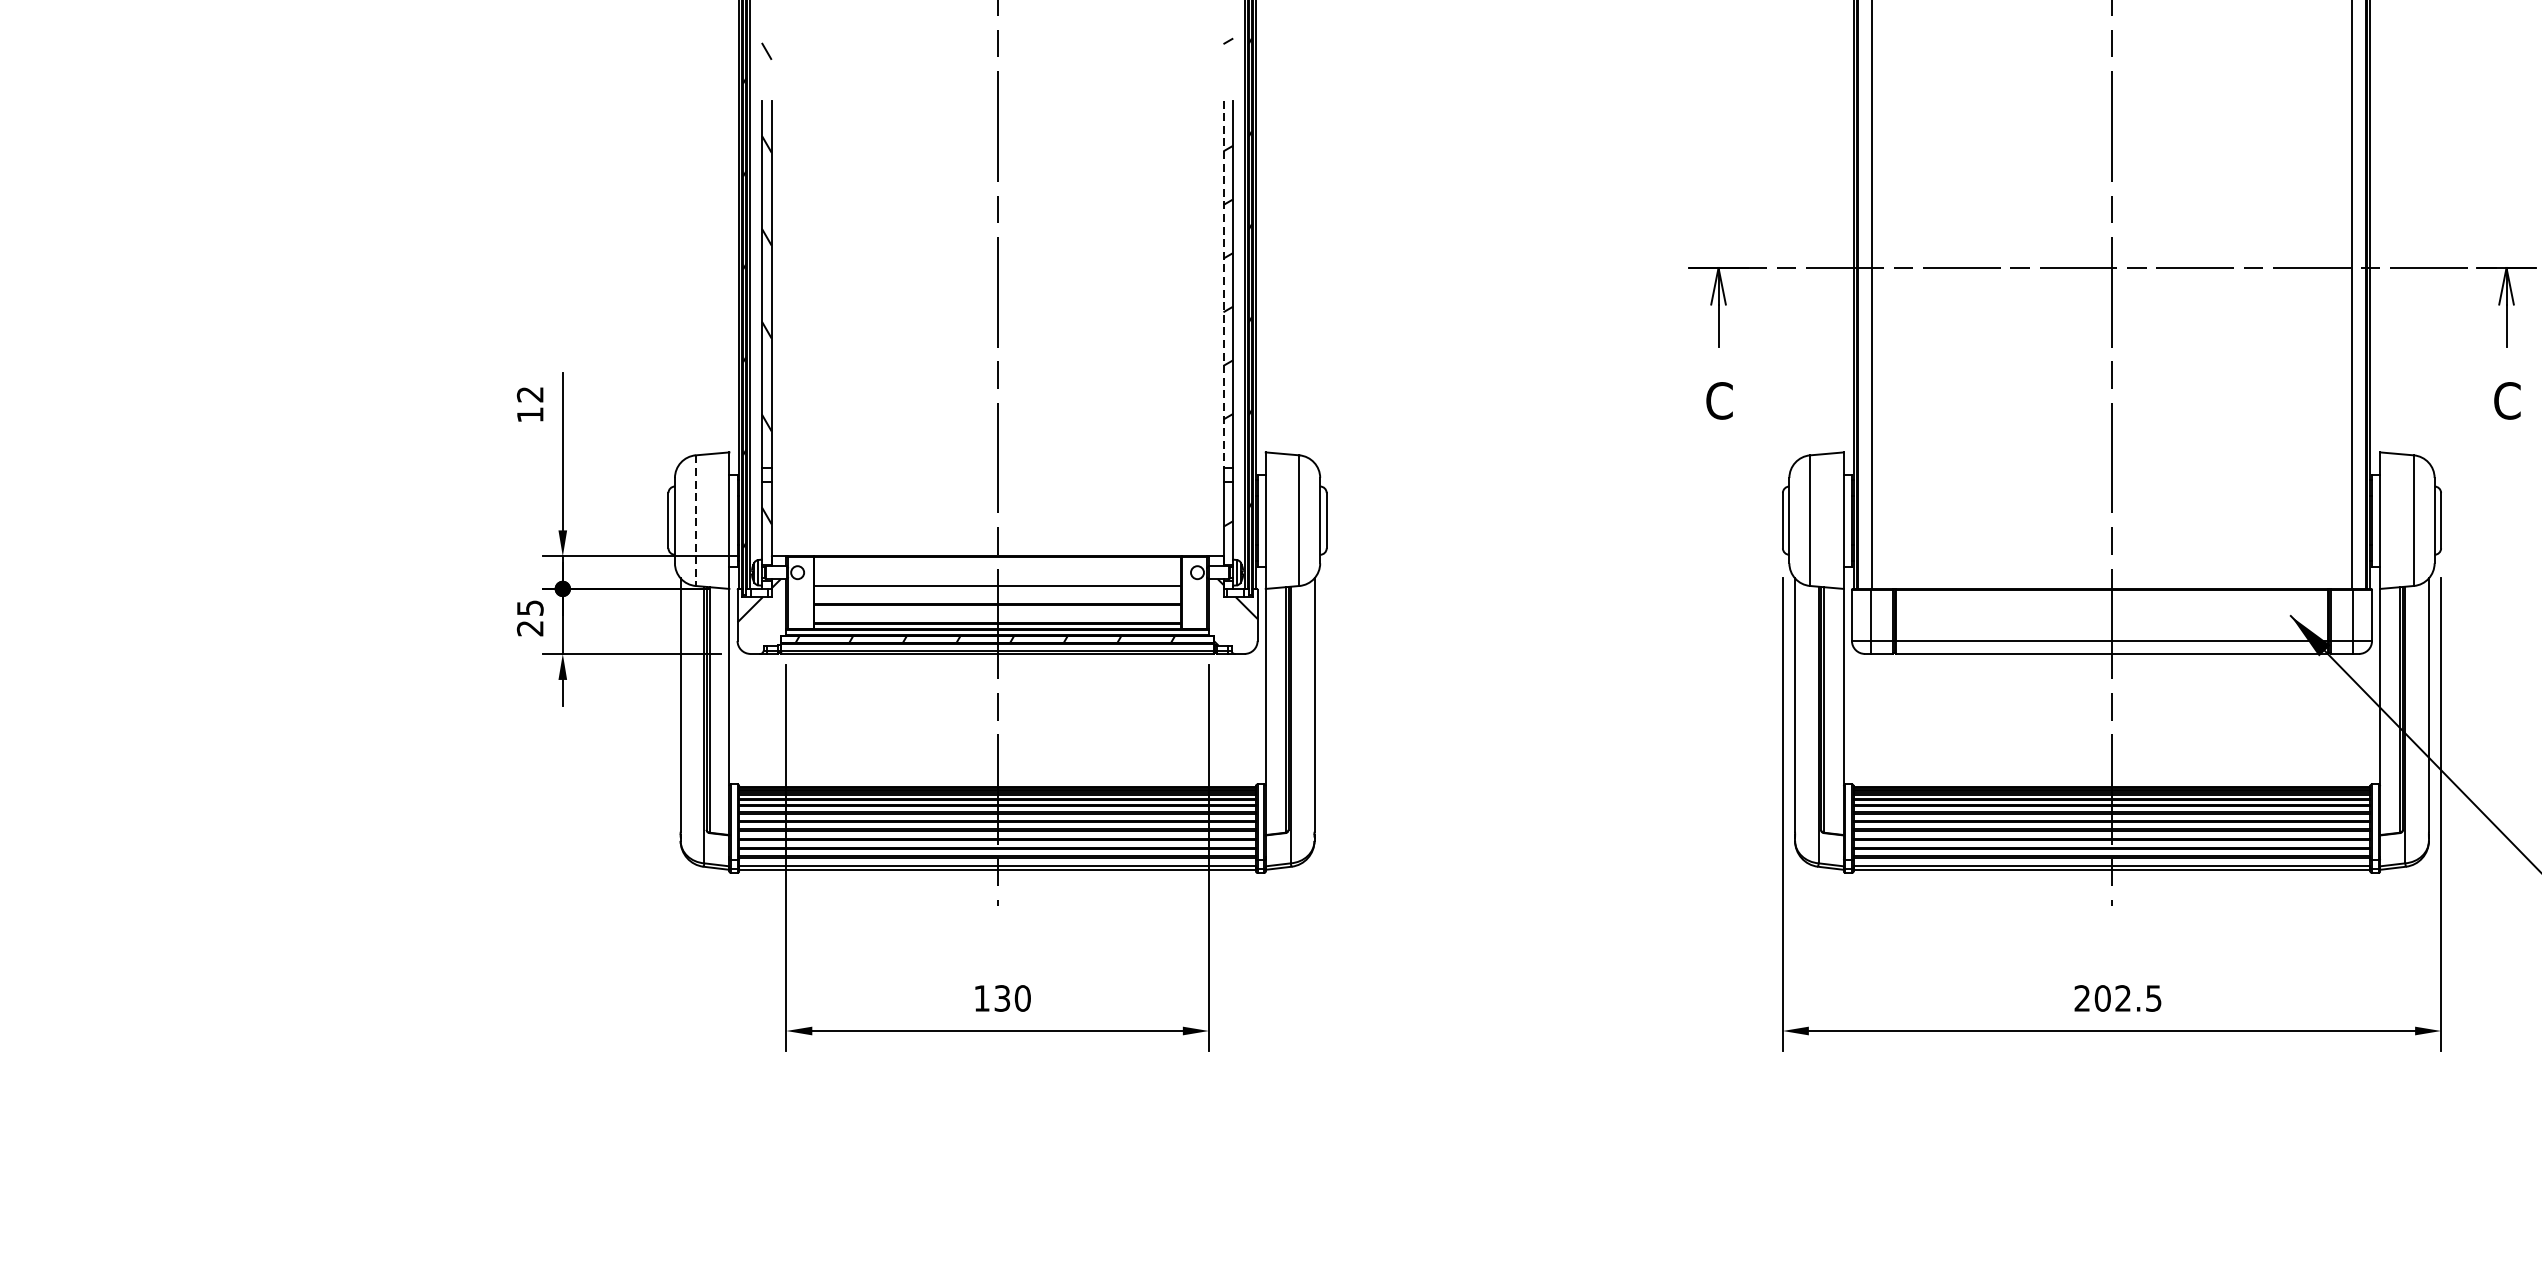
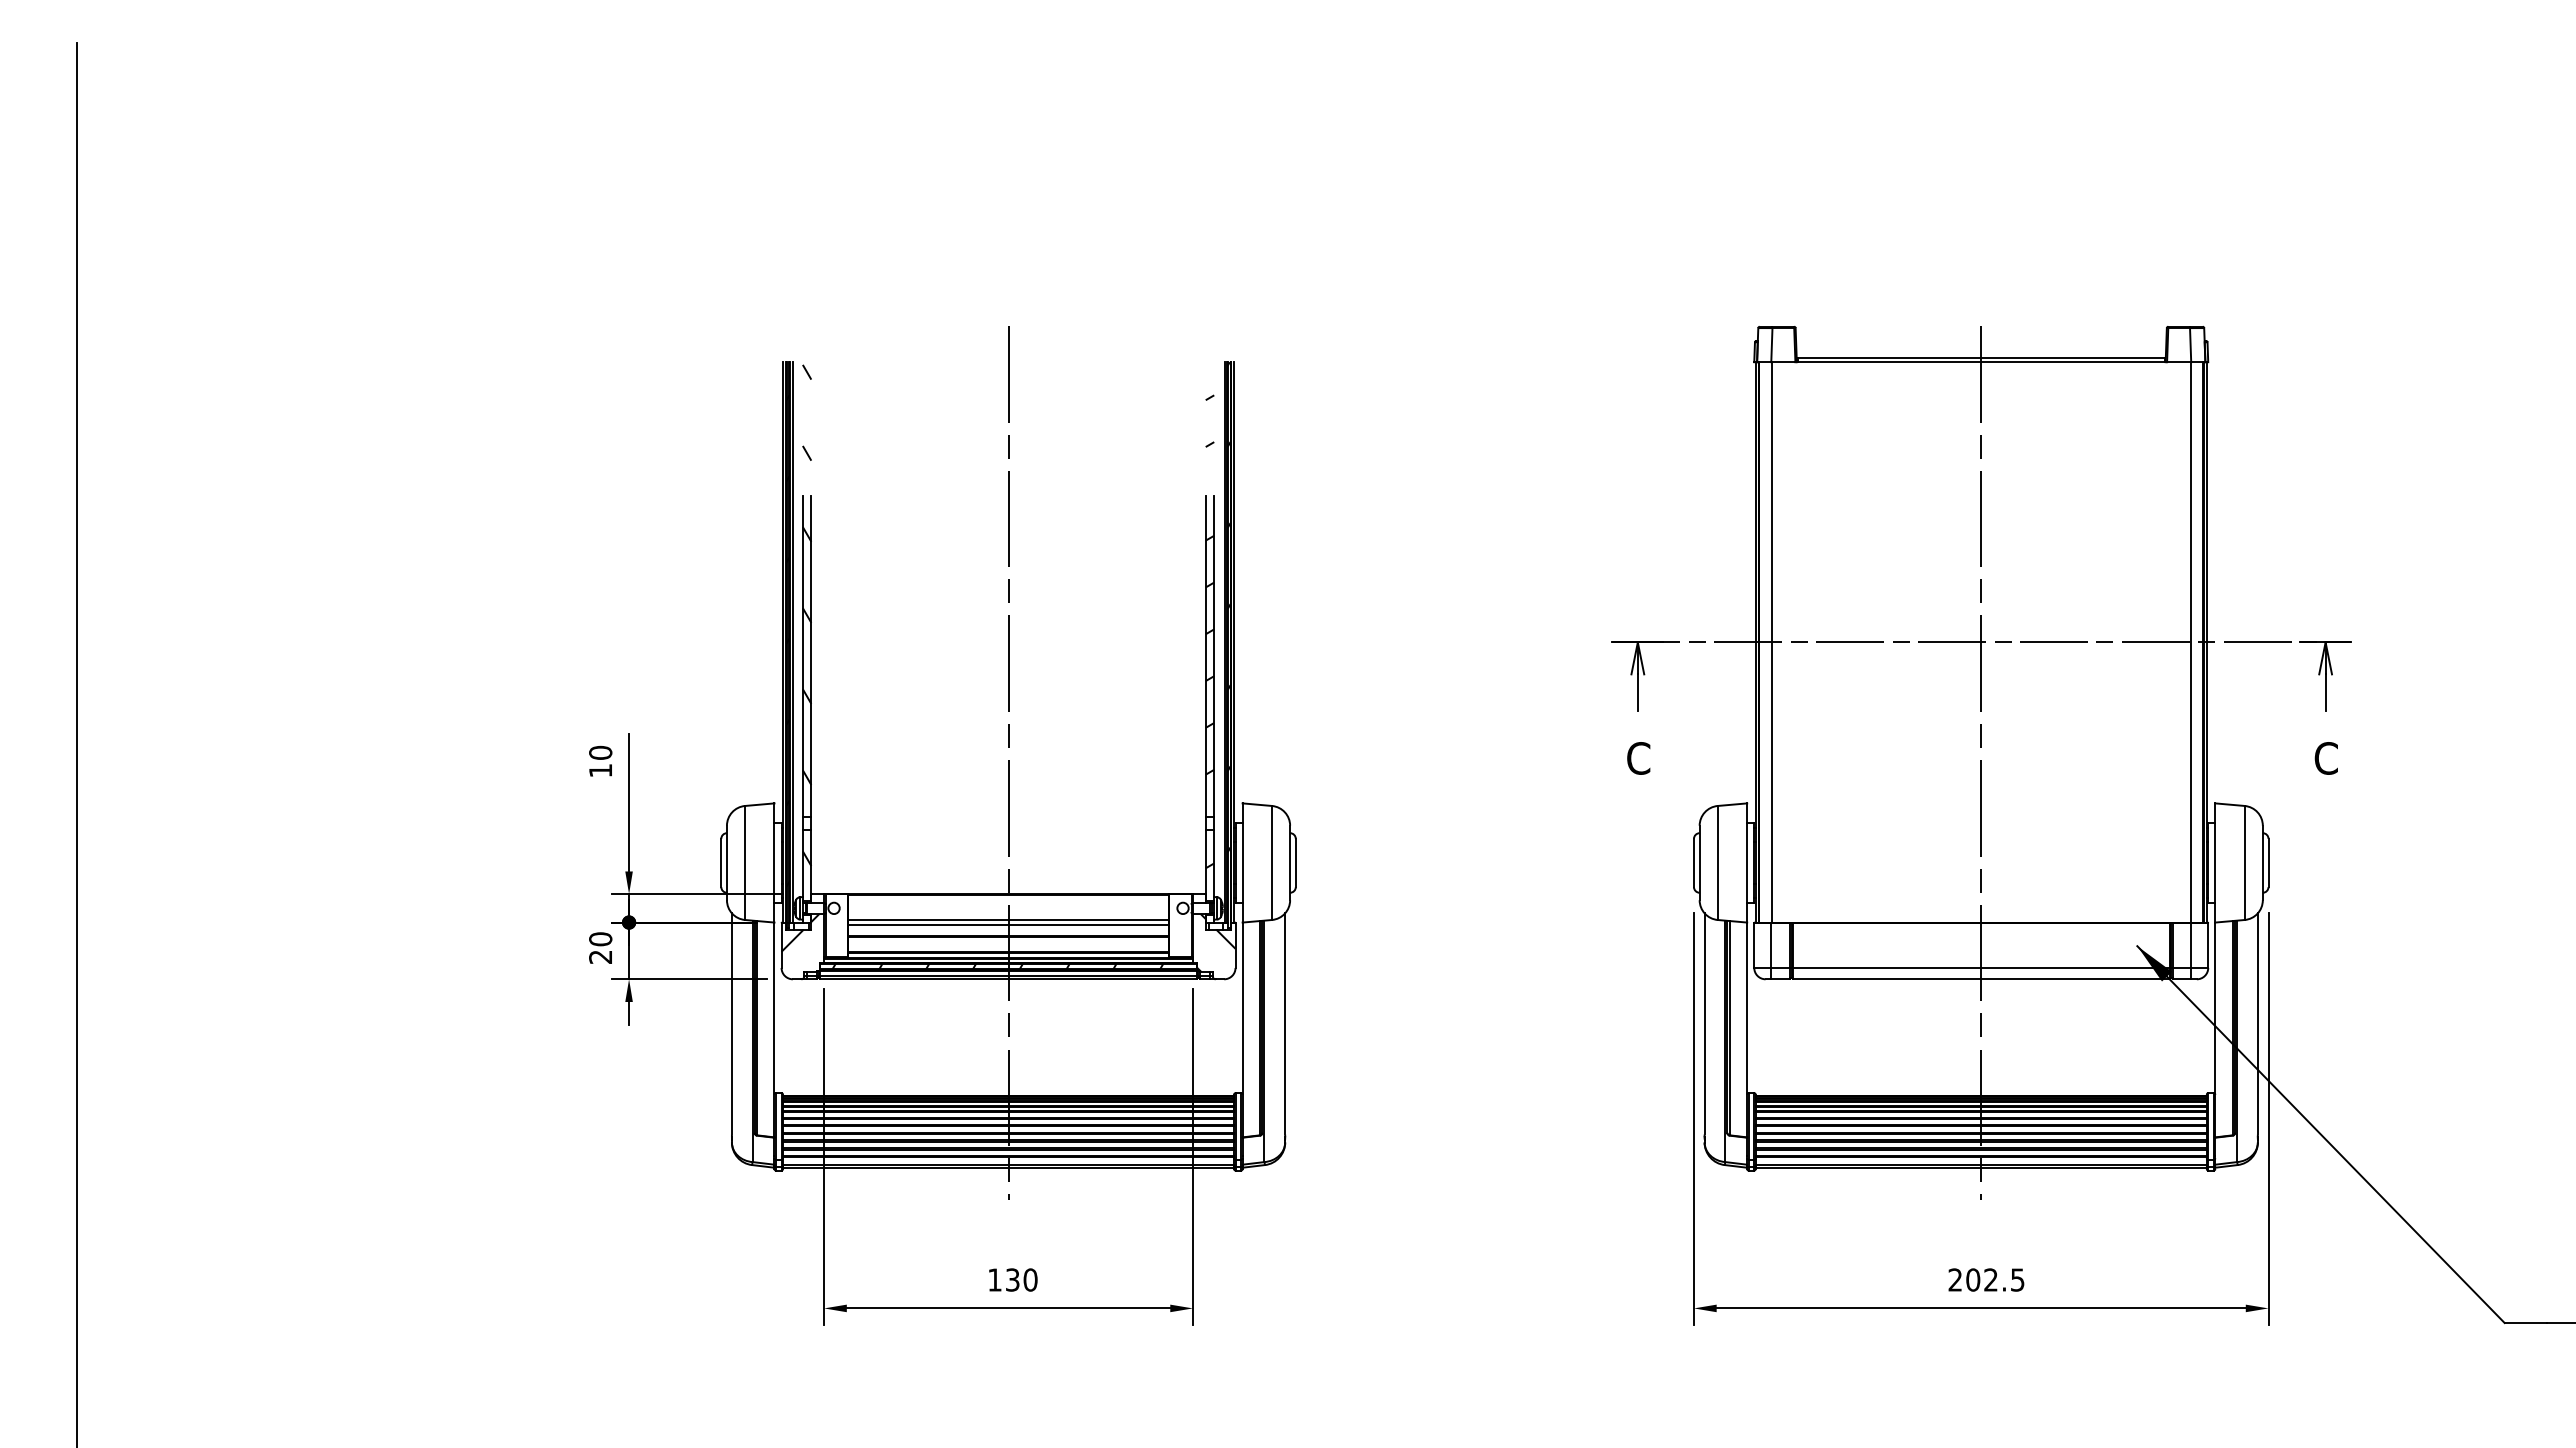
line: (1223, 285) -> (1205, 657), dashed -> solid
text: (530, 394) -> (600, 752), 12 -> 10
line: (696, 521) -> (745, 863), dashed -> solid
line: (997, 592) -> (1008, 925), added
text: (530, 608) -> (600, 939), 25 -> 20

